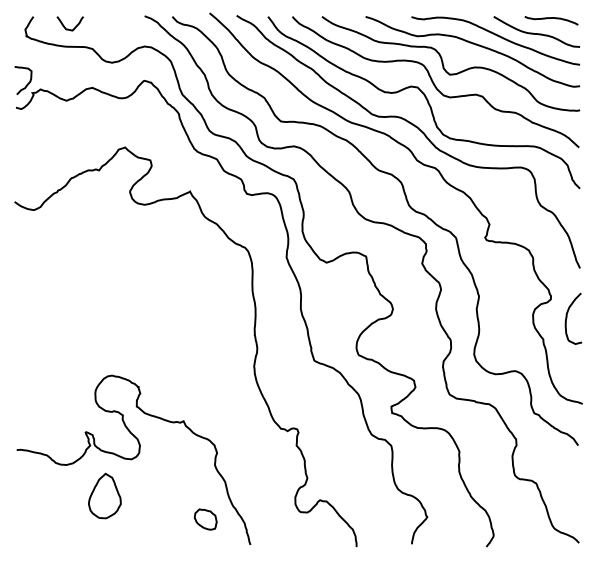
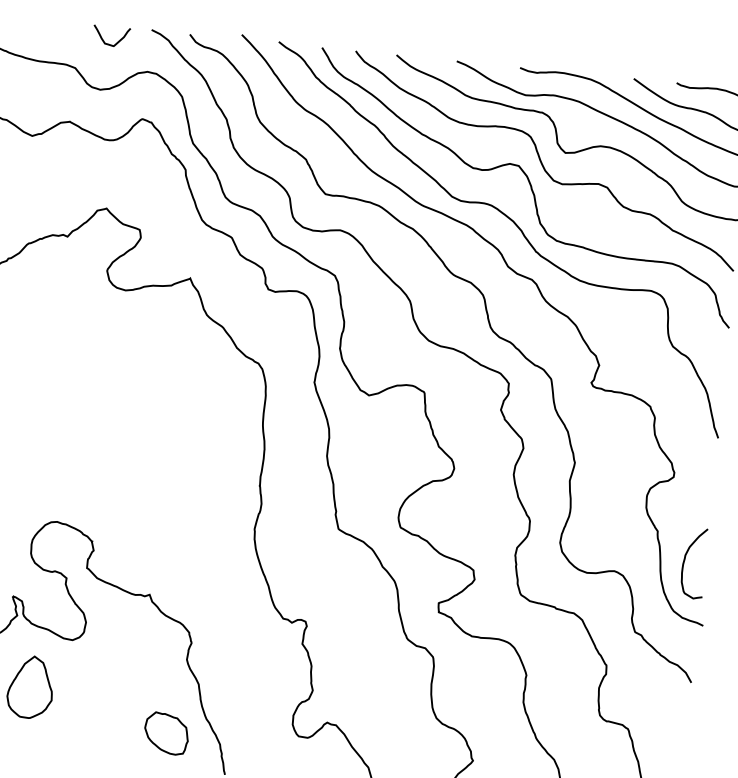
curve: (65, 26) -> (104, 39), moved
curve: (567, 318) -> (685, 562), moved
part: (205, 519) -> (166, 733), size x1.43

